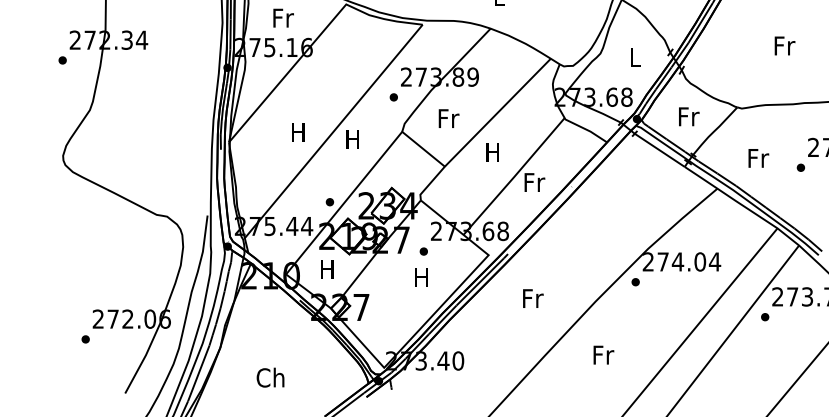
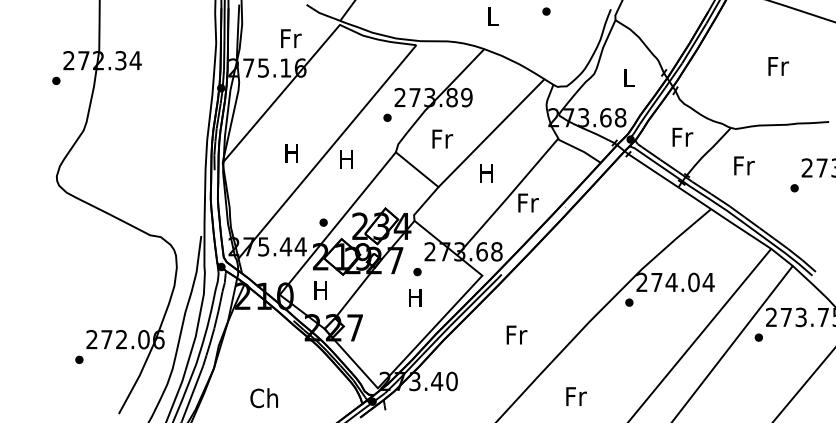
text: (283, 18) -> (291, 38), moved
text: (758, 158) -> (744, 165), moved
text: (532, 298) -> (516, 334), moved
text: (603, 355) -> (576, 396), moved

